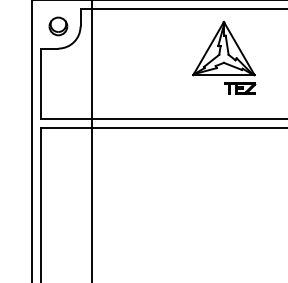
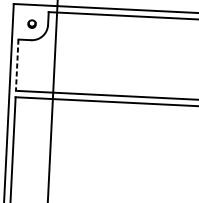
part: (58, 26) -> (32, 24), size x0.6
part: (224, 57) -> (151, 52), removed
line: (40, 84) -> (17, 65), solid -> dashed

